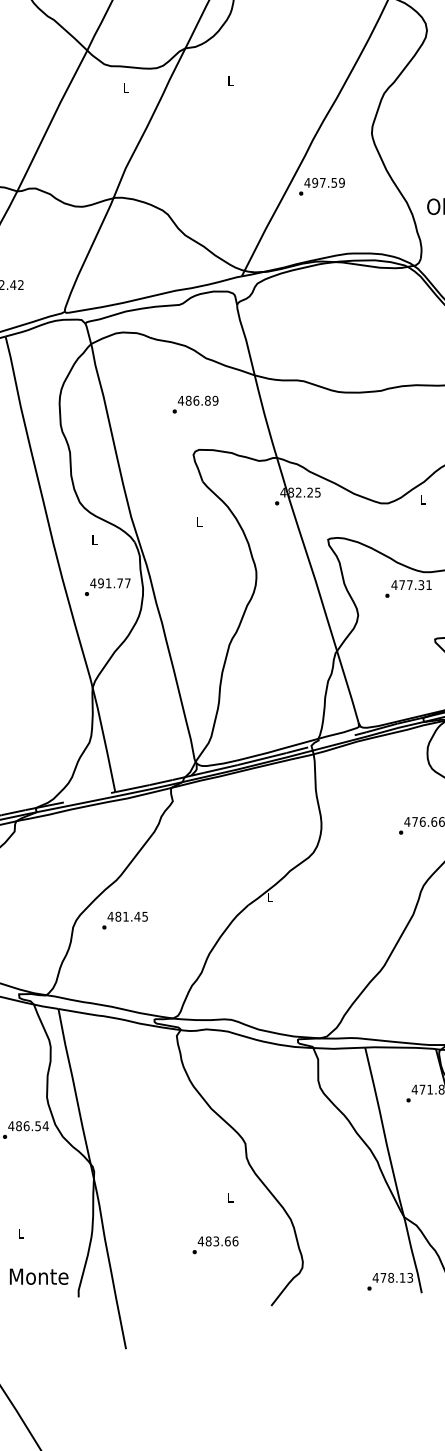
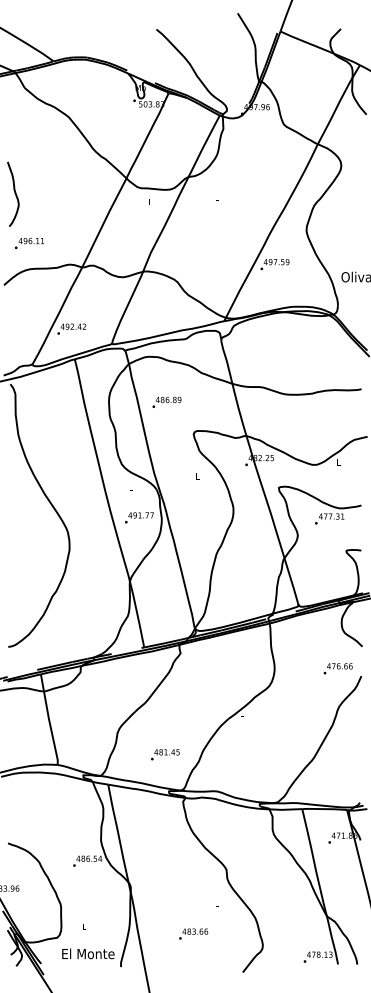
text: (194, 403) -> (166, 401), moved
text: (125, 920) -> (165, 754), moved
text: (215, 1244) -> (193, 933), moved

